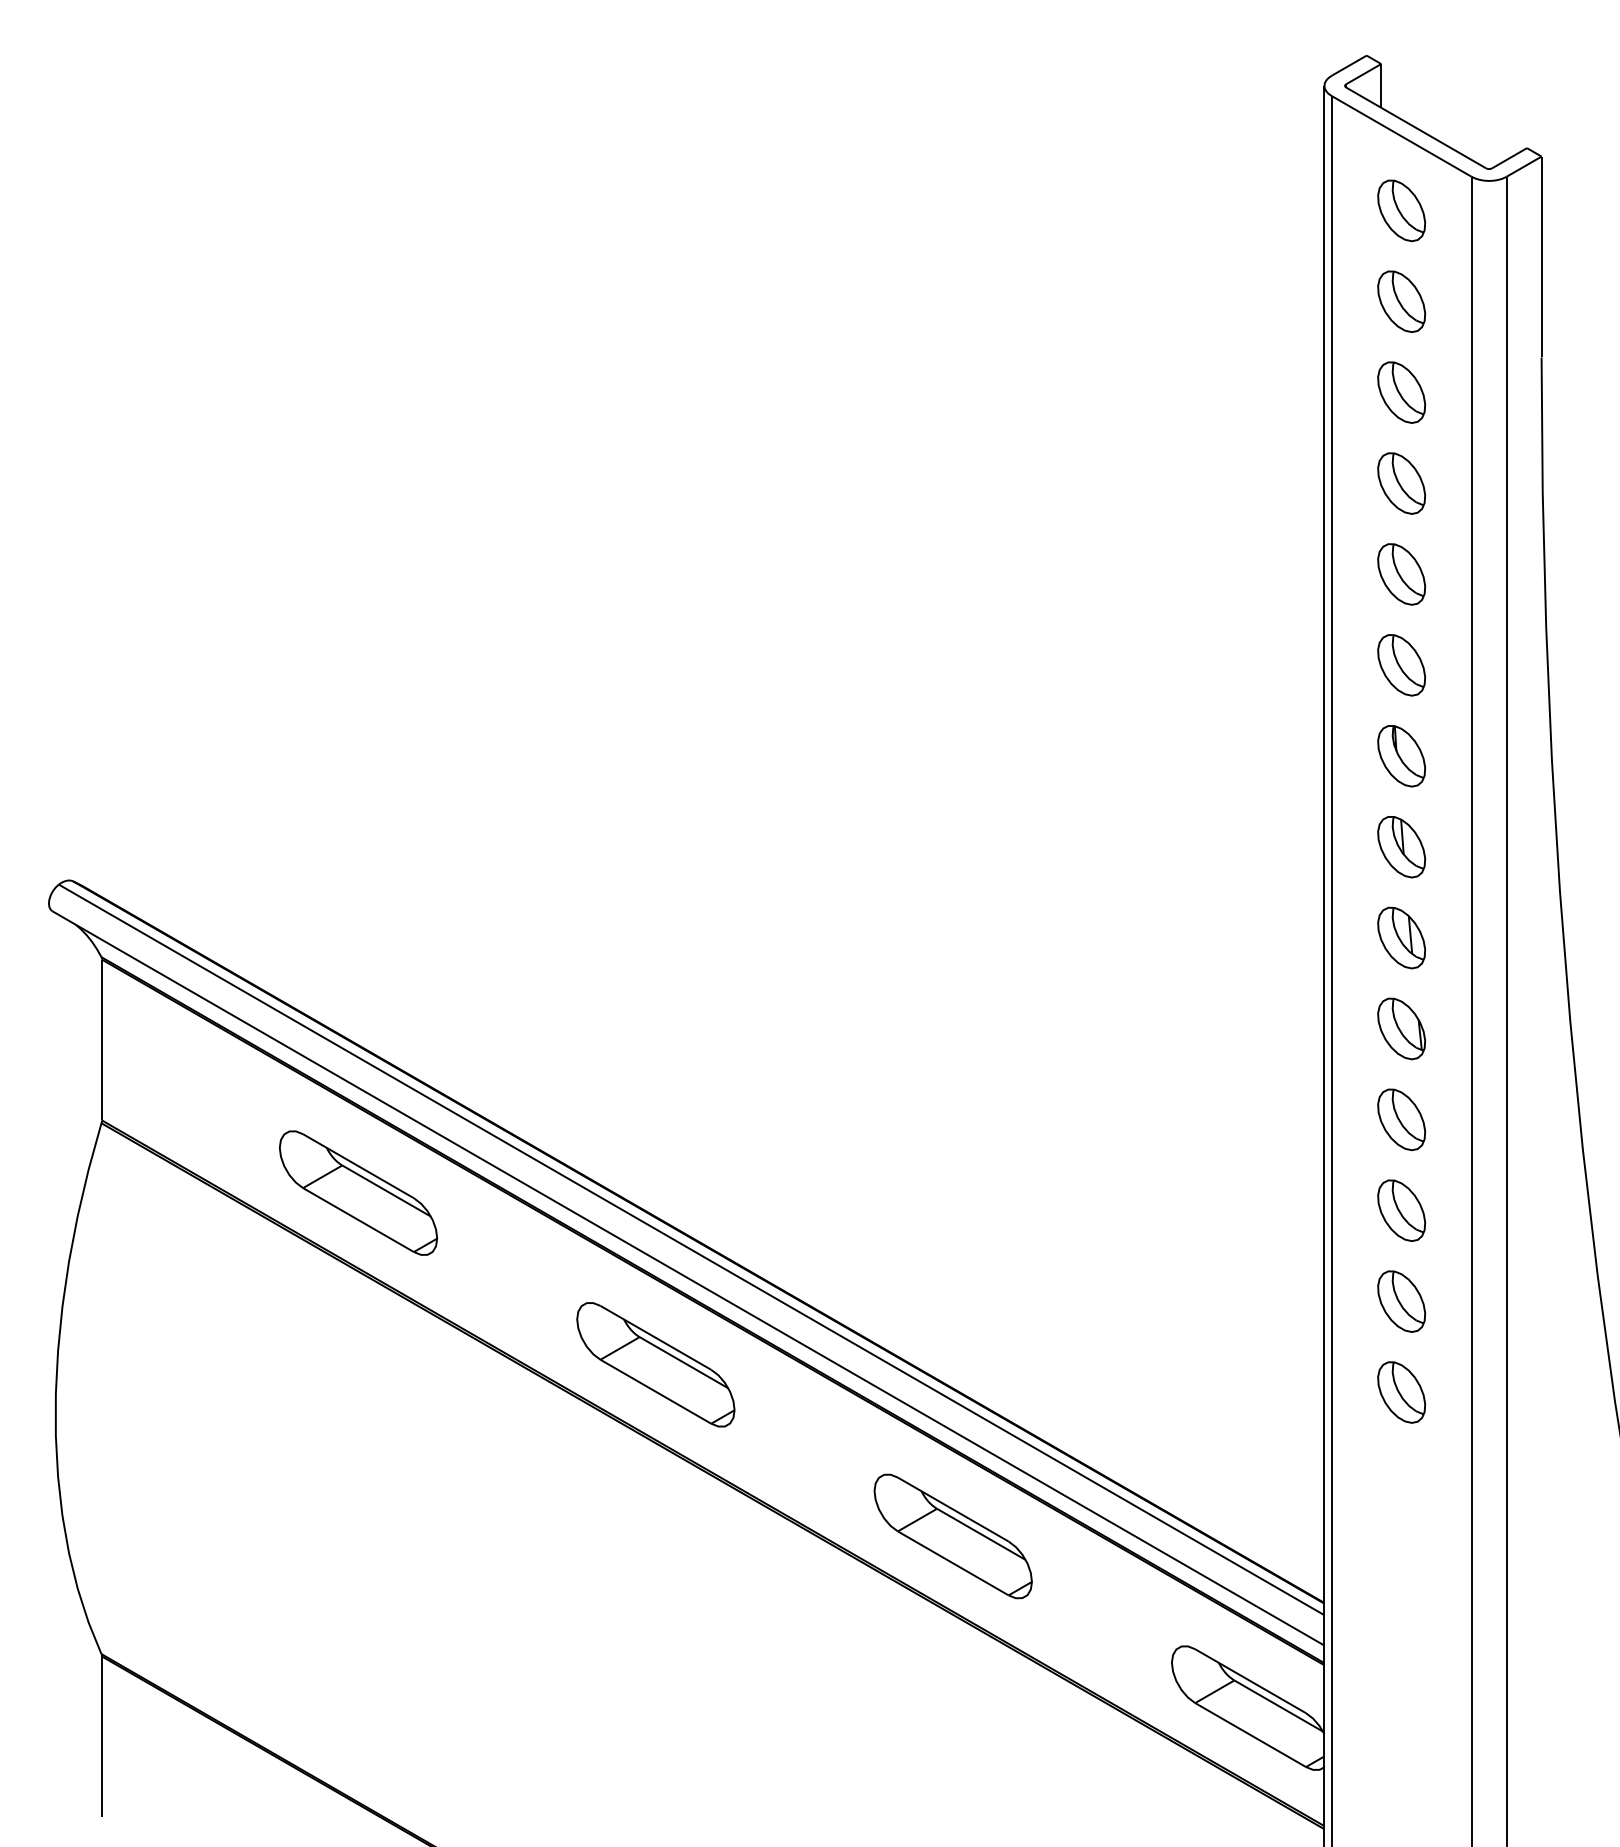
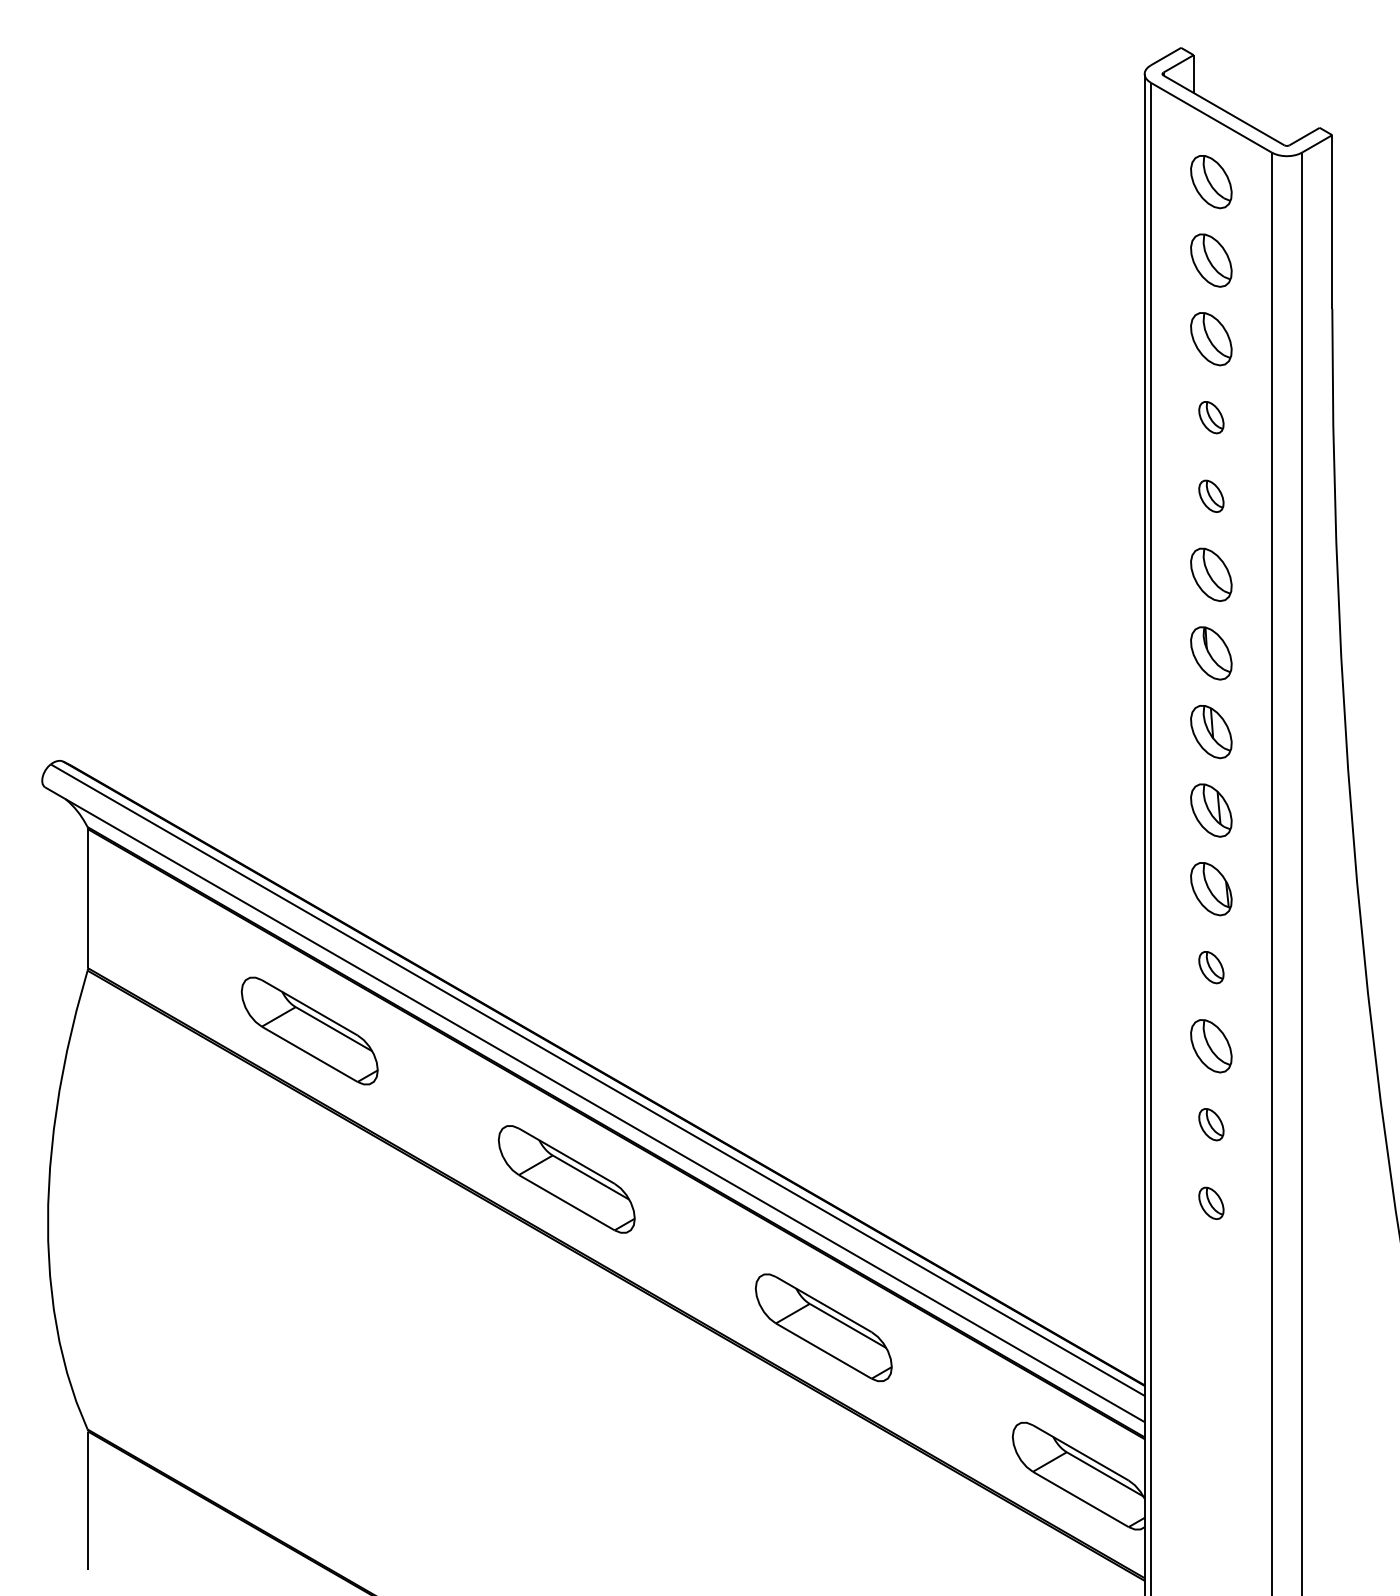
part: (1401, 483) -> (1211, 417), size x0.6
part: (1401, 574) -> (1211, 496), size x0.6
part: (1401, 1119) -> (1211, 967), size x0.6
part: (1401, 1301) -> (1211, 1124), size x0.6
part: (1401, 1392) -> (1211, 1203), size x0.6

